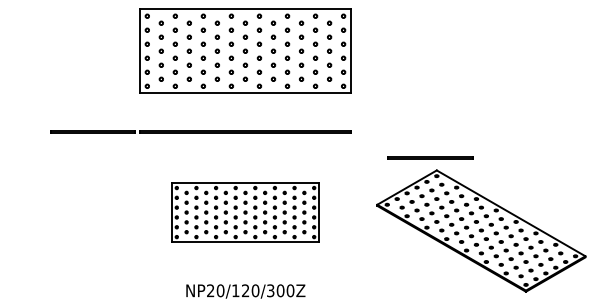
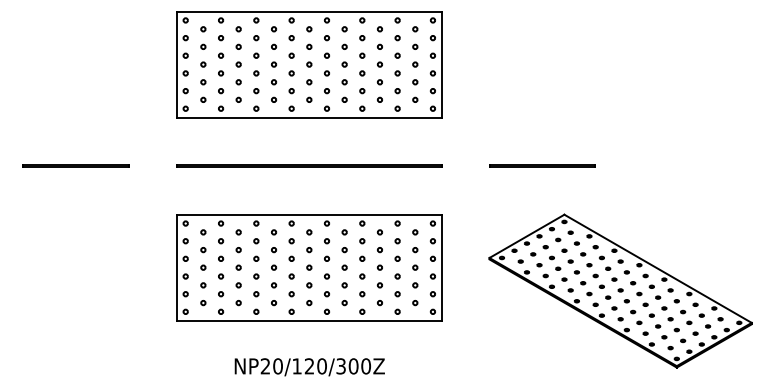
line: (92, 131) -> (75, 165), moved
line: (430, 157) -> (542, 165), moved
part: (245, 212) -> (309, 267), size x1.43
part: (481, 230) -> (620, 290), moved

